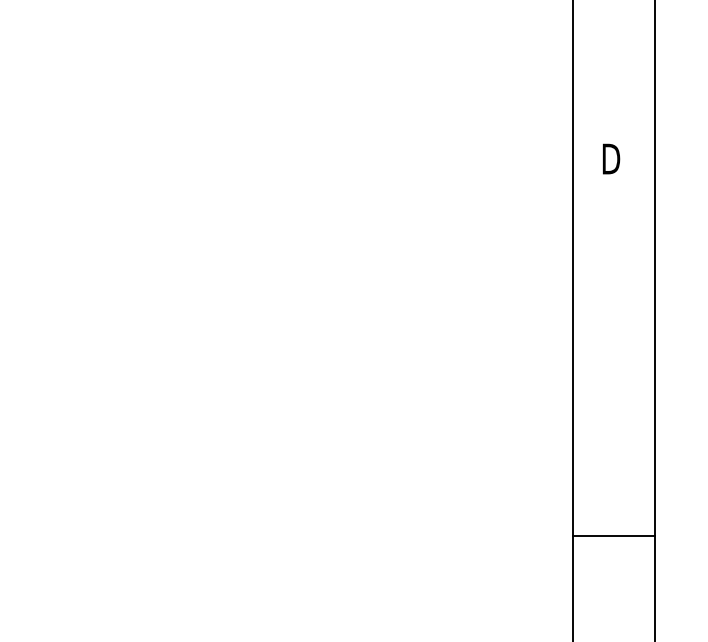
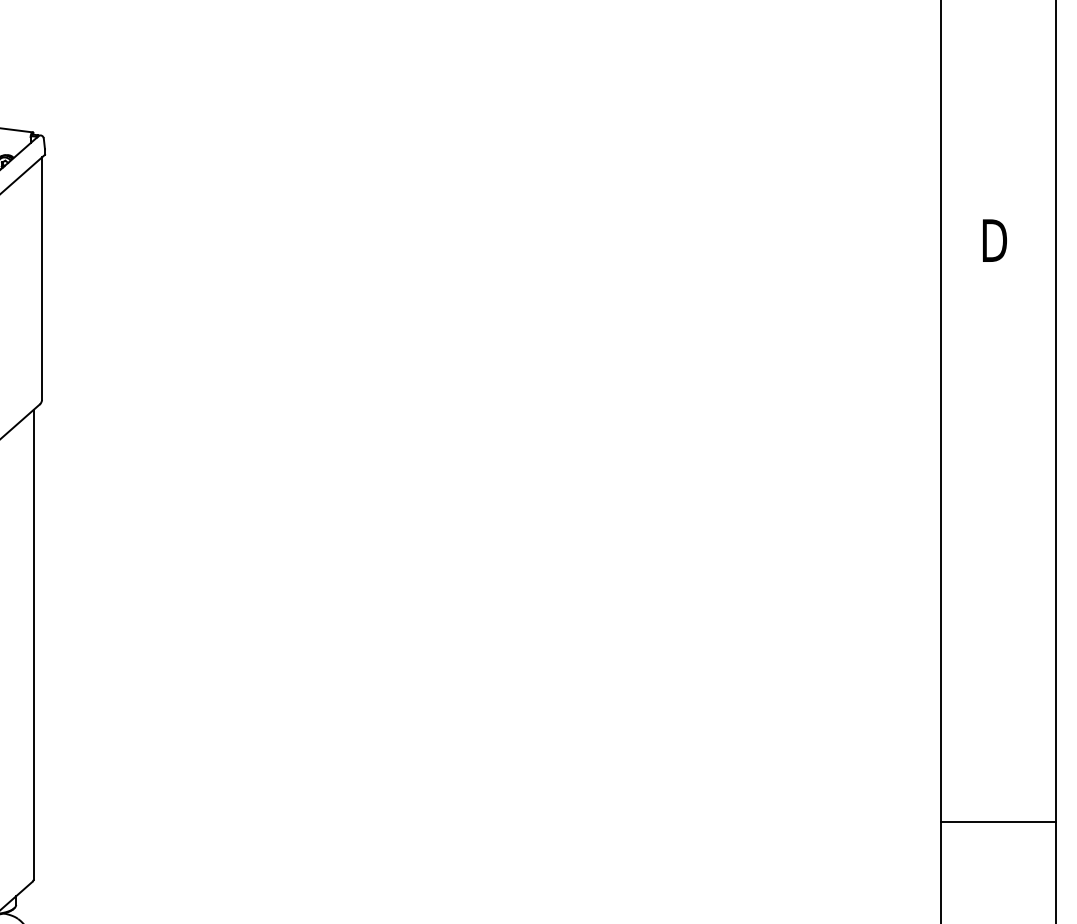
line: (613, 535) -> (997, 822), moved

